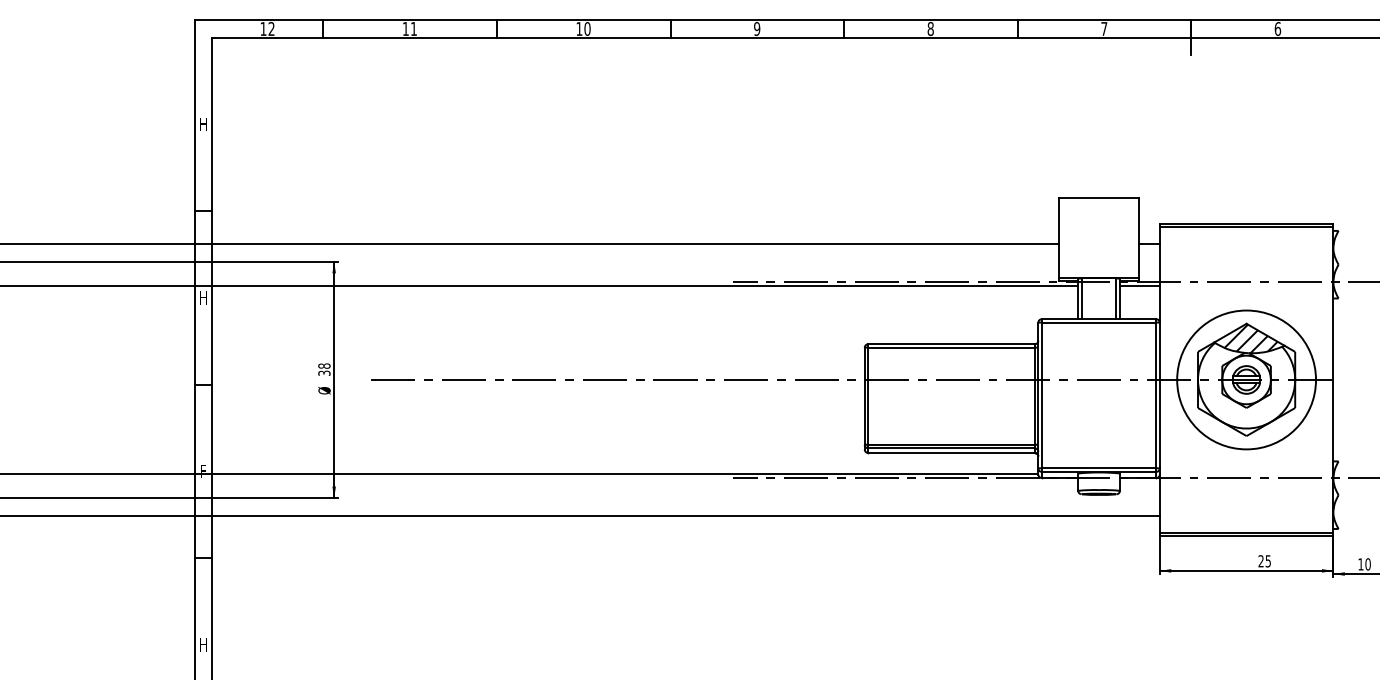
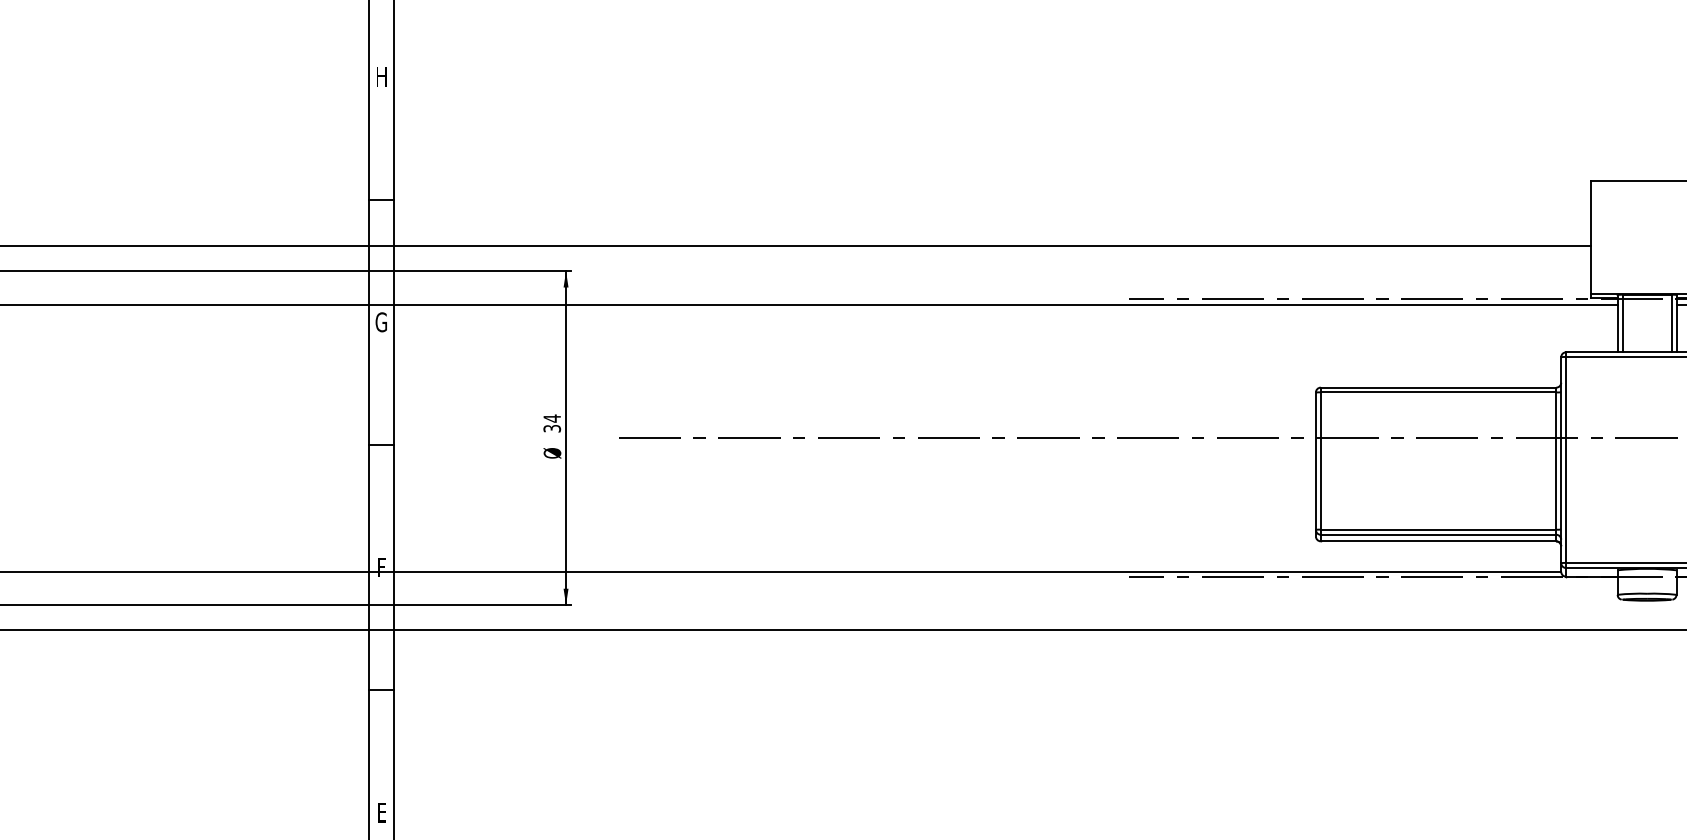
text: (203, 298) -> (381, 322), H -> G
text: (324, 366) -> (552, 419), 38 -> 34
text: (203, 644) -> (381, 811), H -> E

